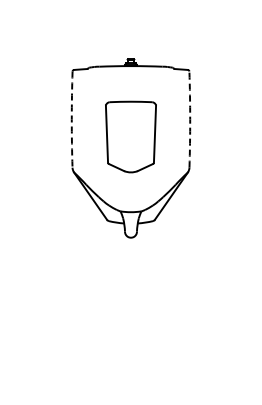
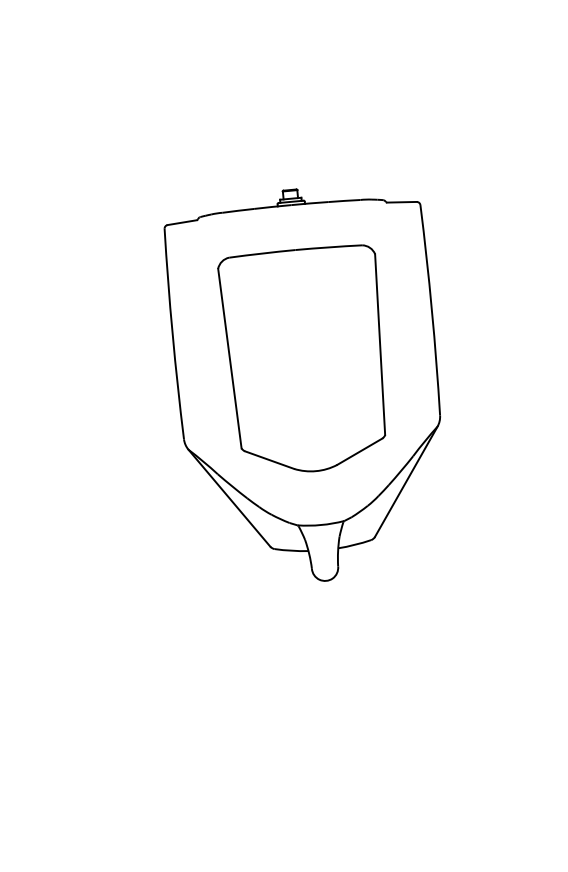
arc: (71, 119) -> (171, 334), dashed -> solid
arc: (190, 119) -> (432, 309), dashed -> solid
part: (130, 136) -> (304, 359), size x1.43

